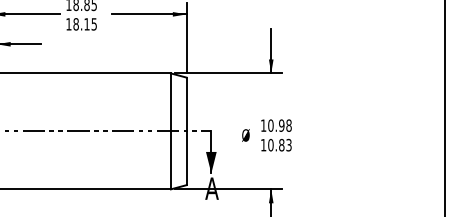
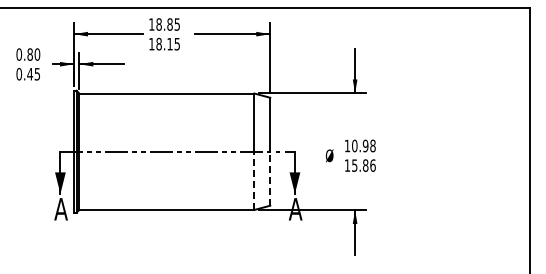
text: (279, 145) -> (363, 165), 10.83 -> 15.86
line: (187, 158) -> (270, 178), solid -> dashed
line: (171, 160) -> (254, 180), solid -> dashed

